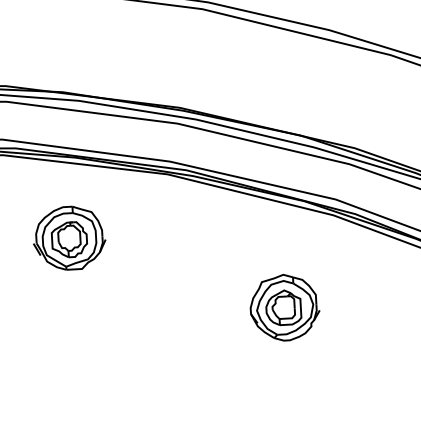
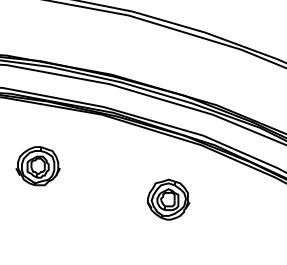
part: (68, 238) -> (37, 166), moved

